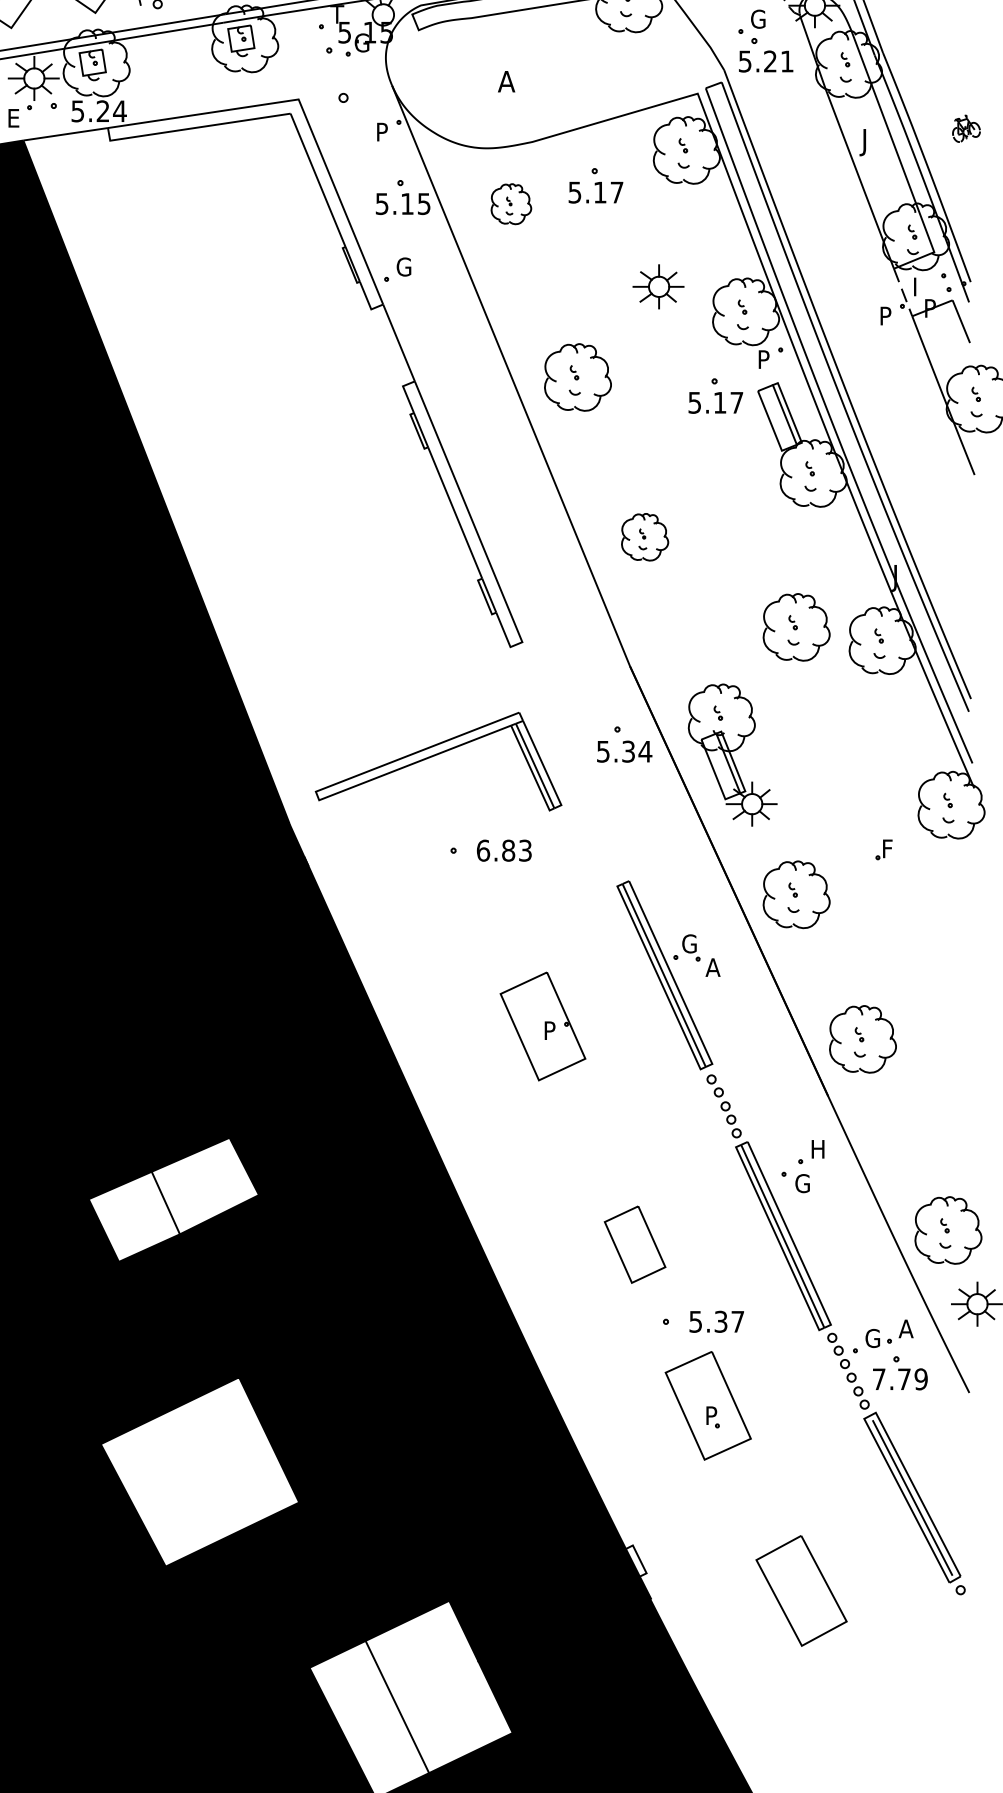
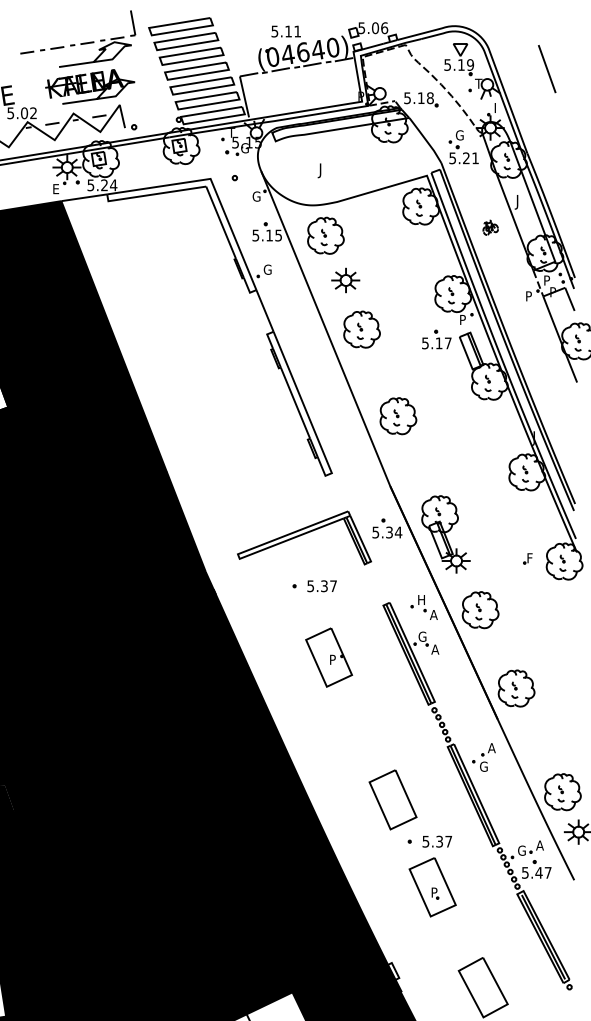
text: (505, 83) -> (322, 170), A -> J
part: (966, 128) -> (490, 227), moved
text: (383, 131) -> (256, 196), P -> G
part: (595, 185) -> (371, 225), removed
part: (510, 203) -> (325, 235), size x1.67
text: (919, 283) -> (547, 278), I -> P
part: (658, 286) -> (345, 280), moved
part: (645, 537) -> (398, 416), size x1.43
part: (796, 628) -> (480, 465), removed
part: (438, 760) -> (304, 537), moved
part: (883, 849) -> (527, 558), moved
text: (503, 851) -> (321, 586), 6.83 -> 5.37
part: (691, 889) -> (423, 607), added
part: (543, 1026) -> (329, 657), moved
text: (816, 1149) -> (491, 748), H -> A
fill: (173, 1199) -> (142, 775), added
part: (634, 1243) -> (392, 799), size x1.43
text: (899, 1378) -> (536, 872), 7.79 -> 5.47
fill: (198, 1470) -> (156, 922), added

